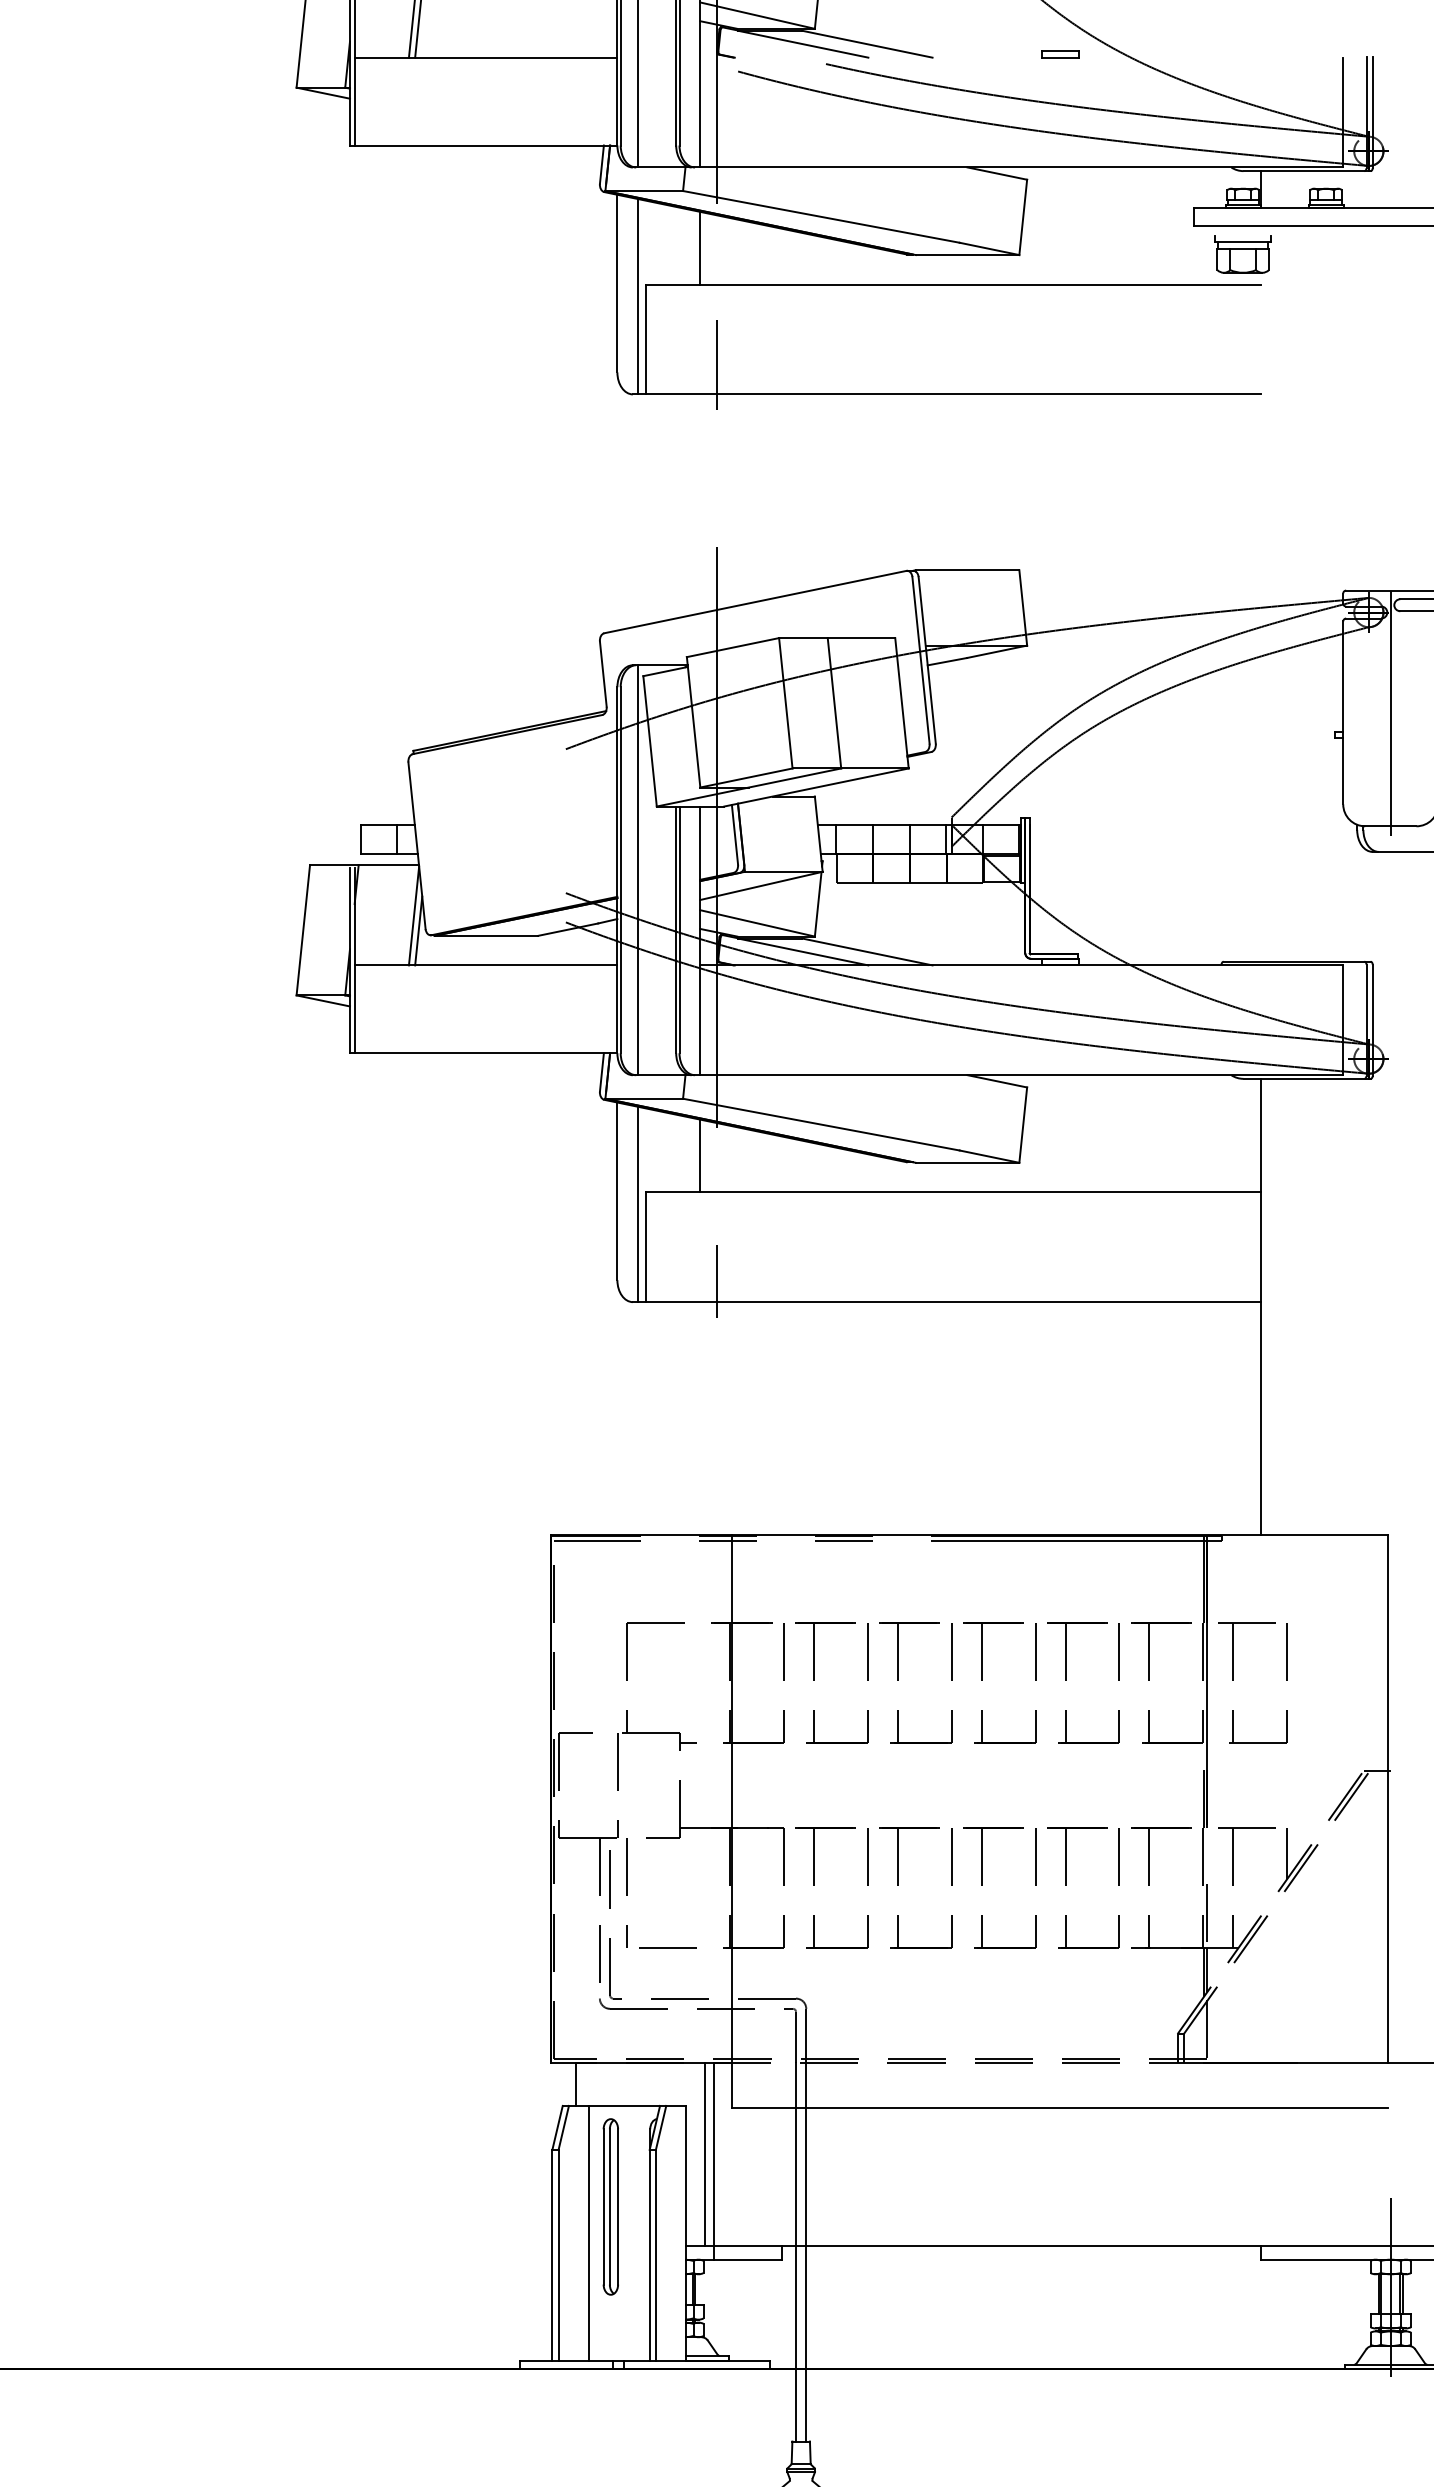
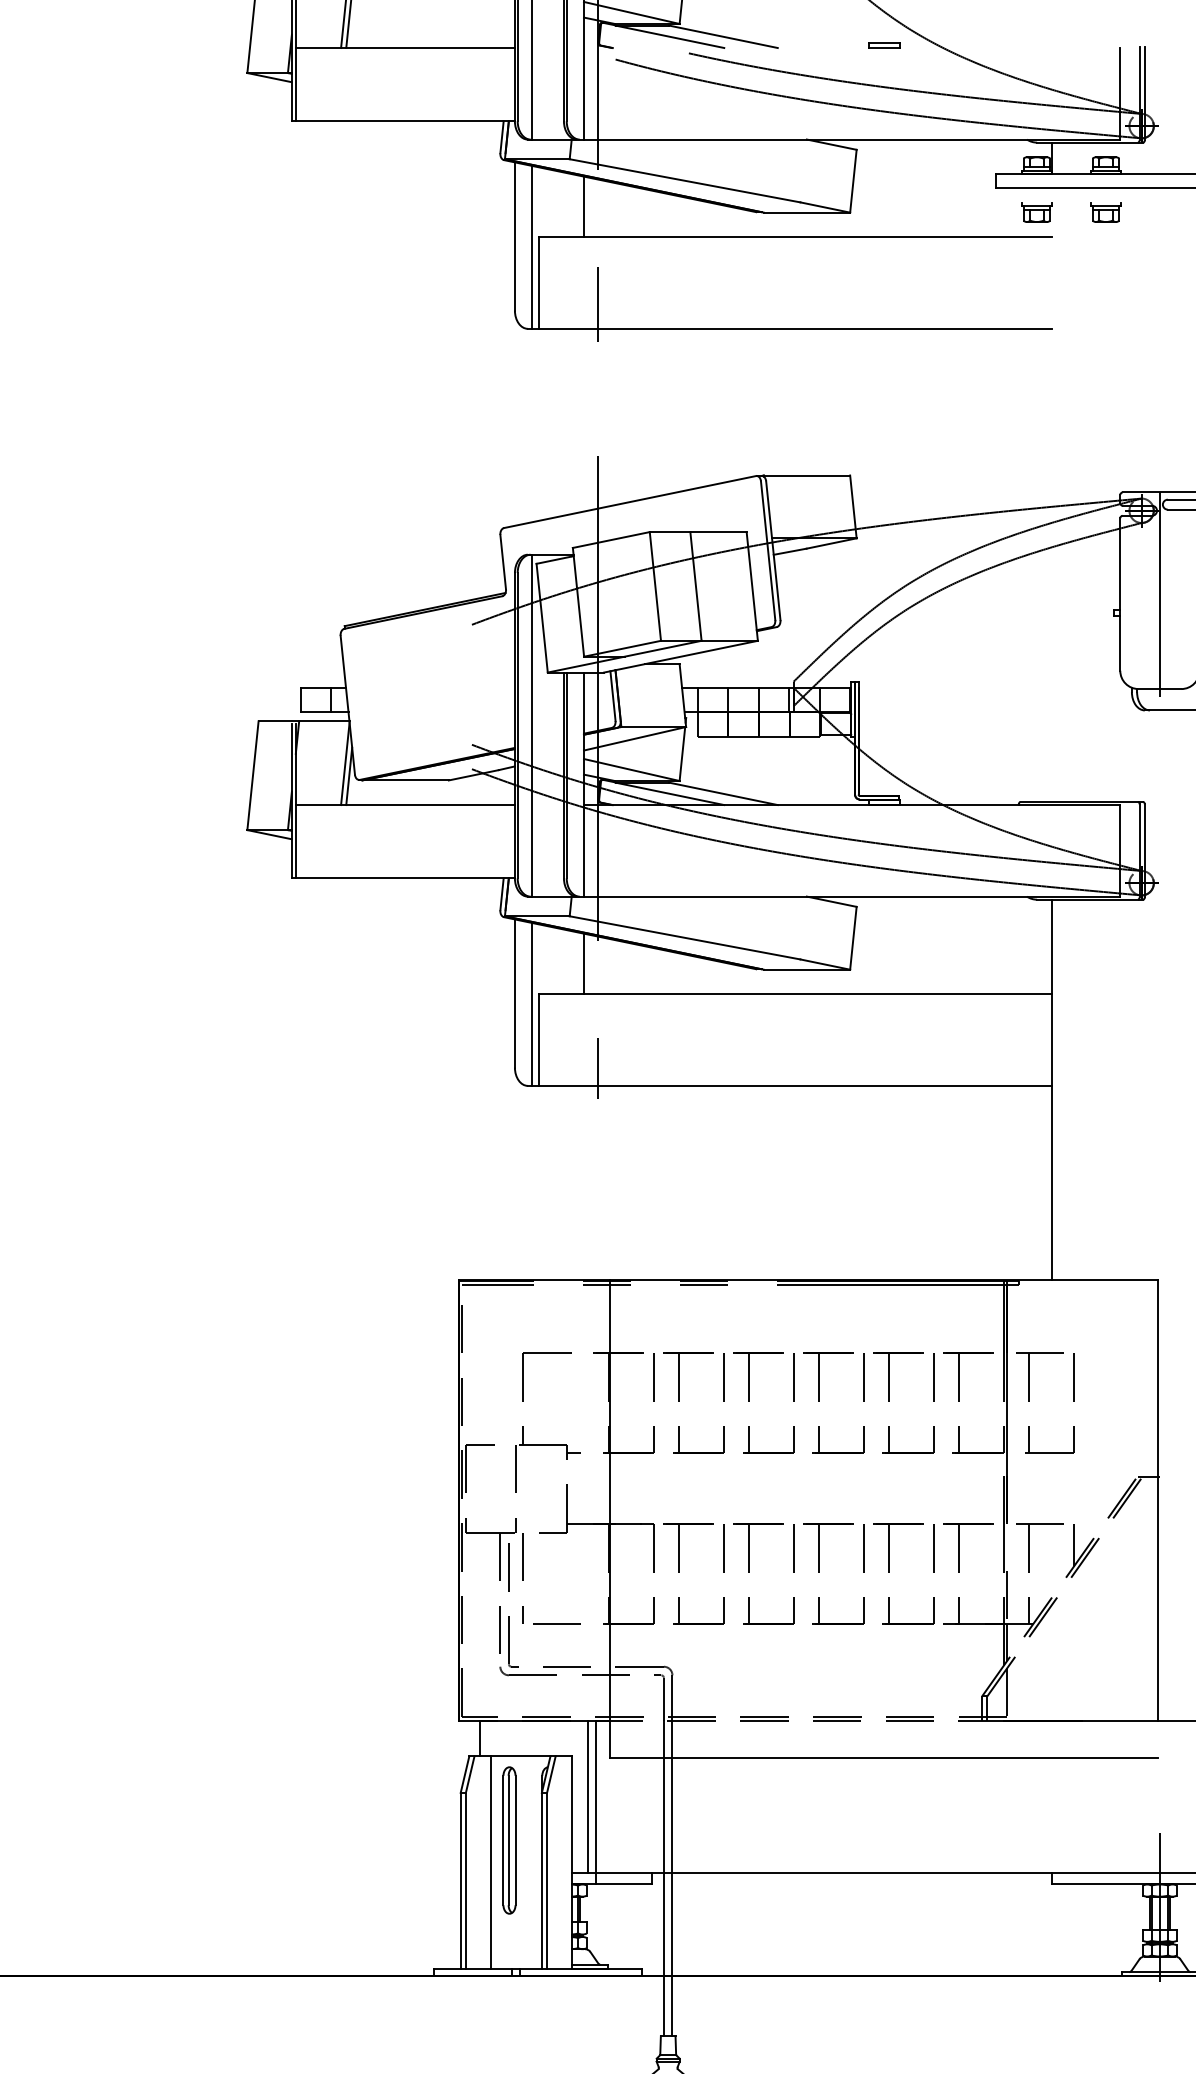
part: (1243, 255) -> (1037, 213), size x0.62
part: (1326, 255) -> (1106, 213), added

